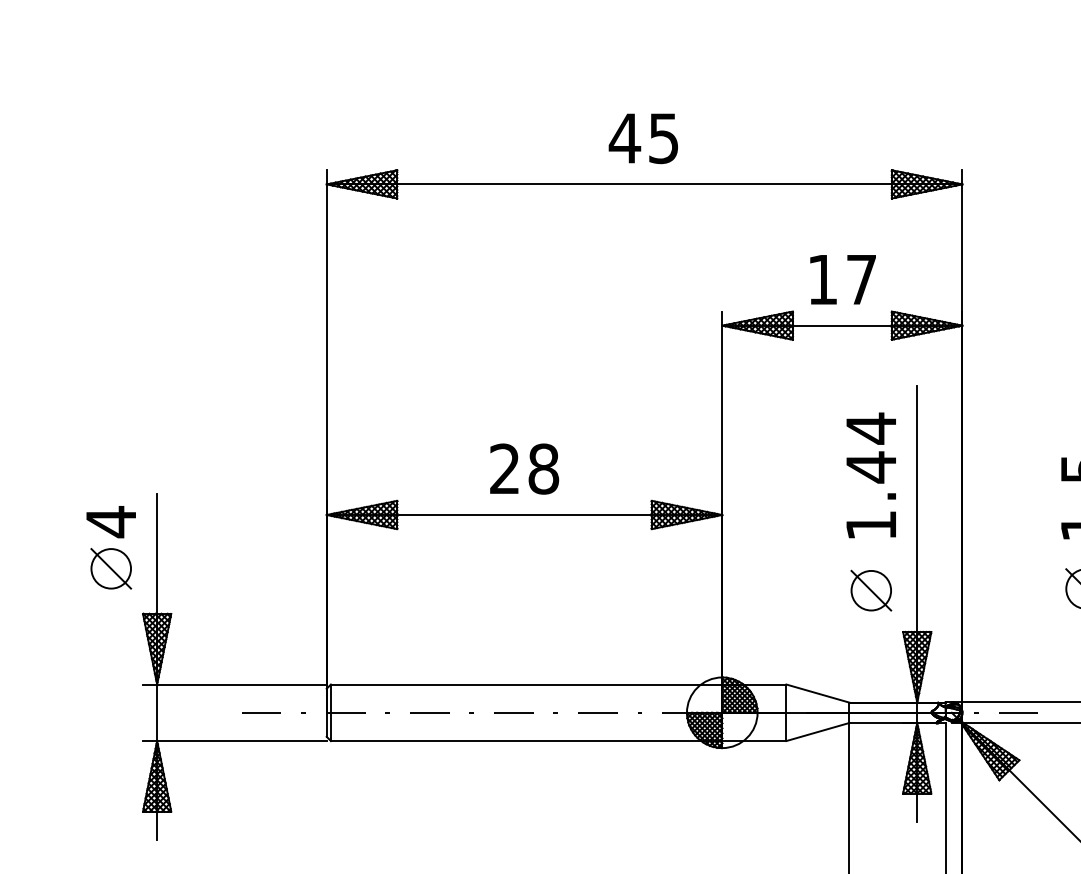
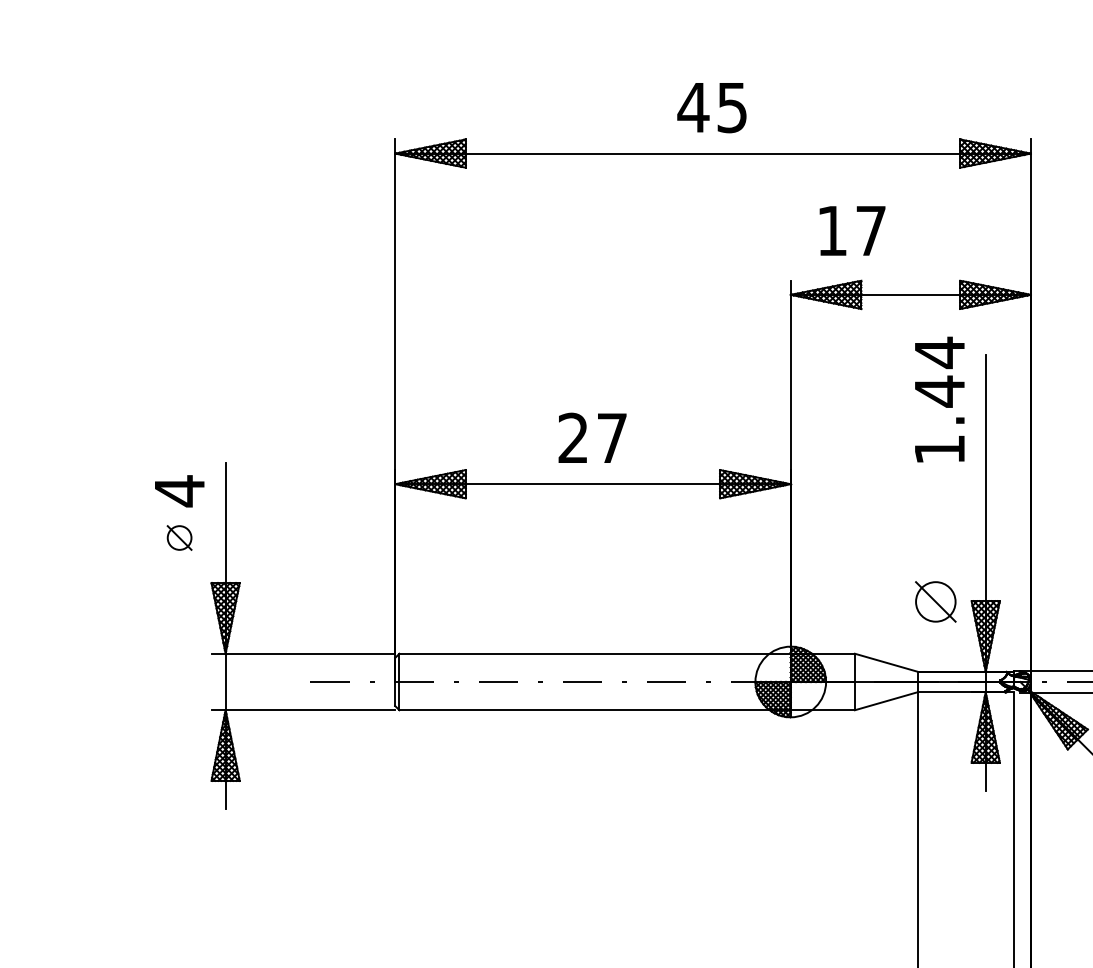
text: (843, 279) -> (852, 230), moved
text: (544, 468) -> (612, 437), 28 -> 27
text: (871, 475) -> (939, 399), moved
part: (111, 568) -> (179, 537), size x0.6
part: (871, 590) -> (935, 601), moved

